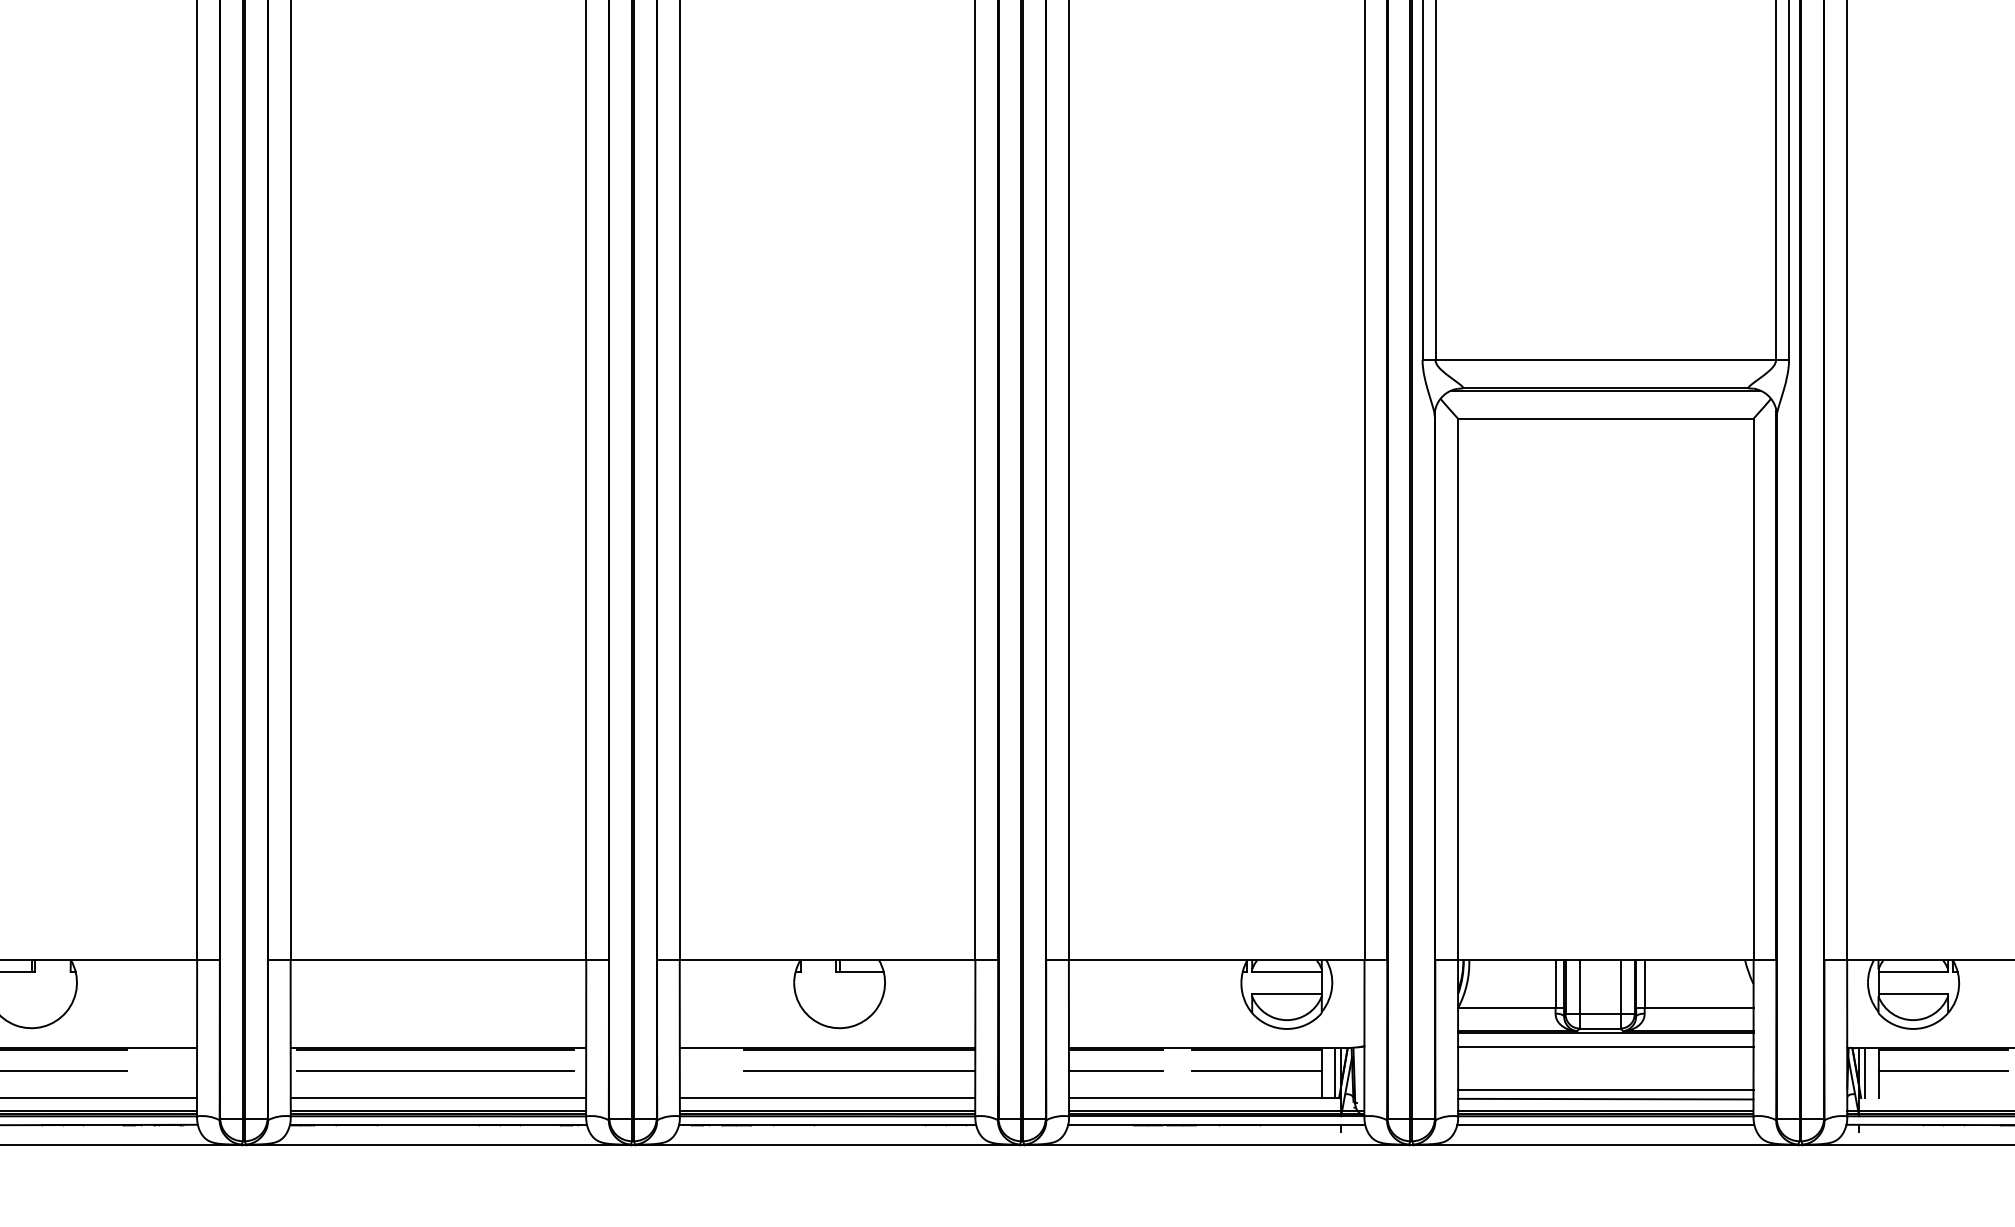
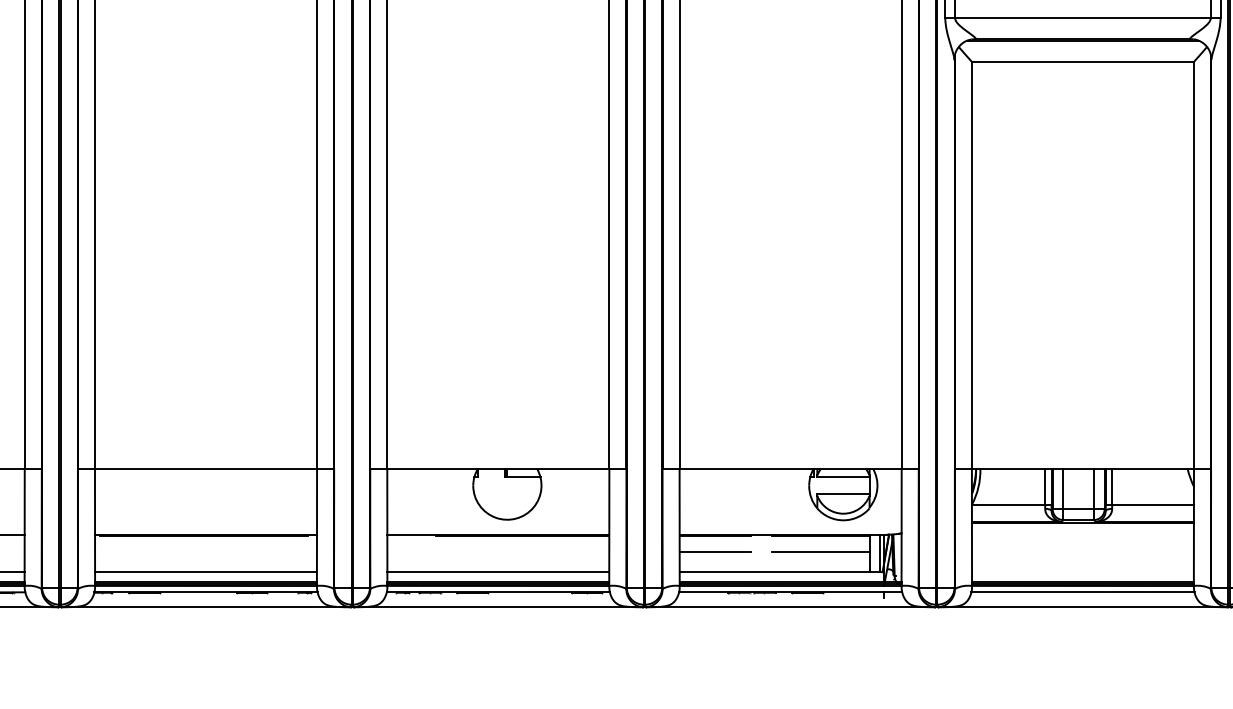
line: (1605, 1047) -> (1082, 534), removed
line: (435, 1071) -> (203, 552), removed
line: (859, 1071) -> (522, 552), removed
line: (1605, 1090) -> (1082, 566), removed
line: (1605, 1098) -> (1082, 572), removed

